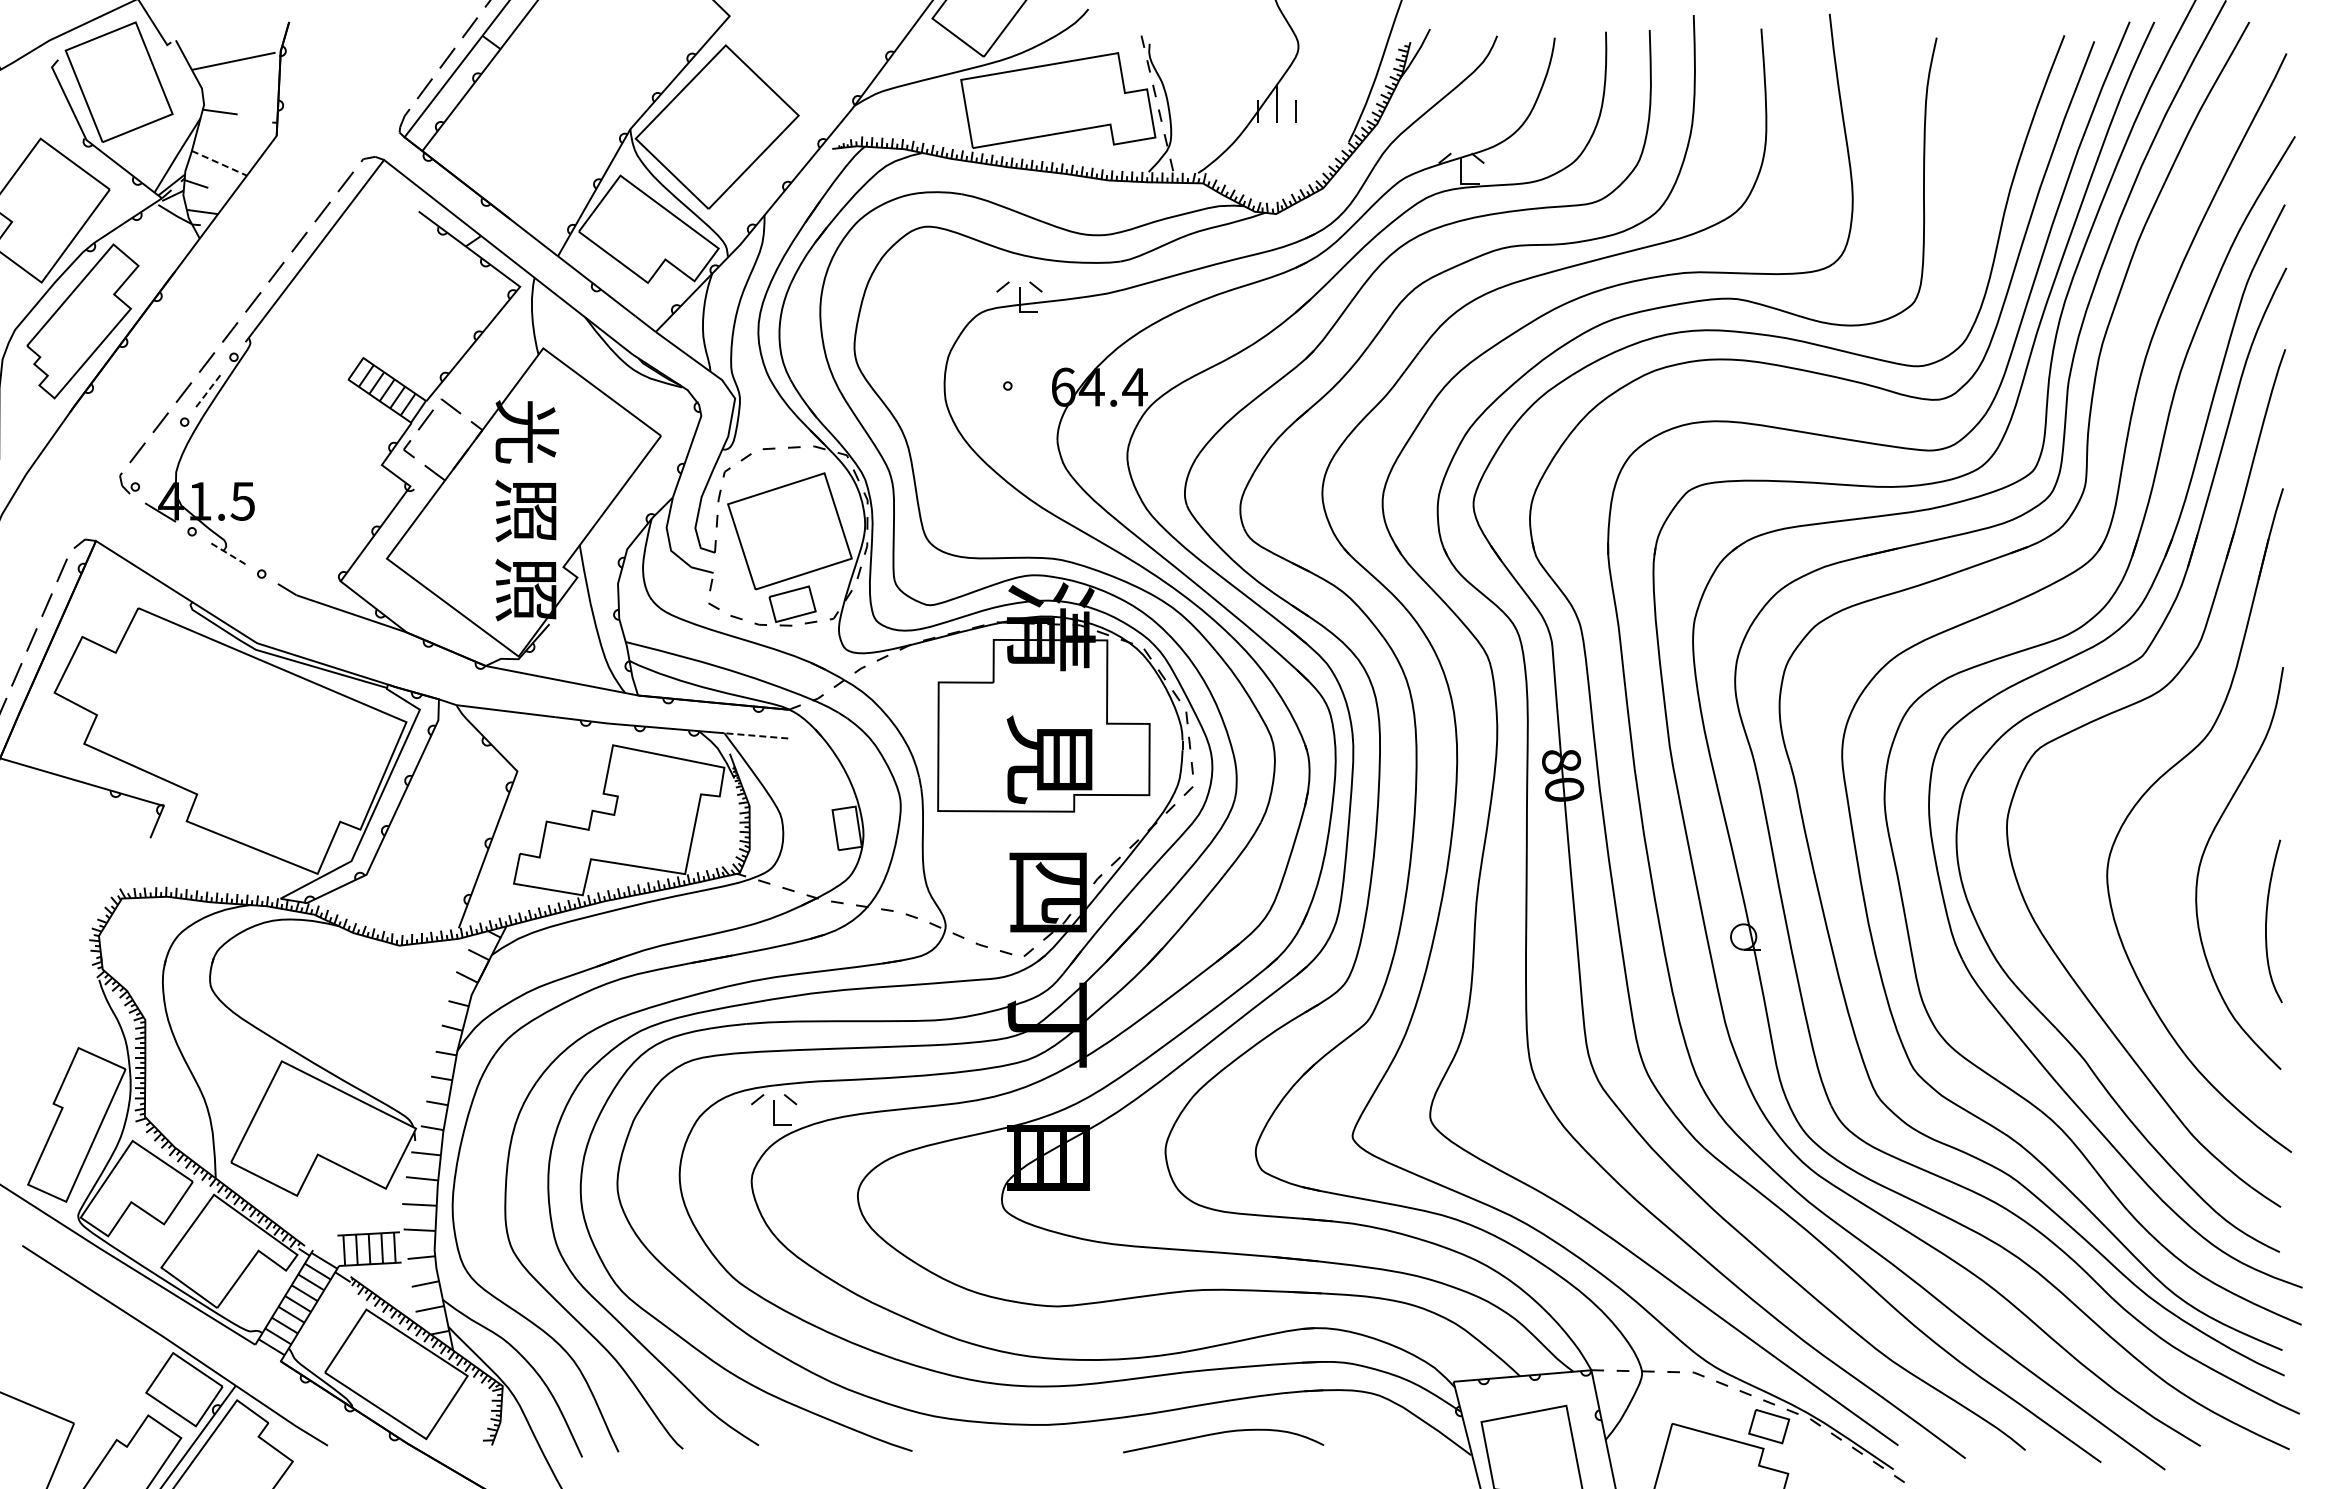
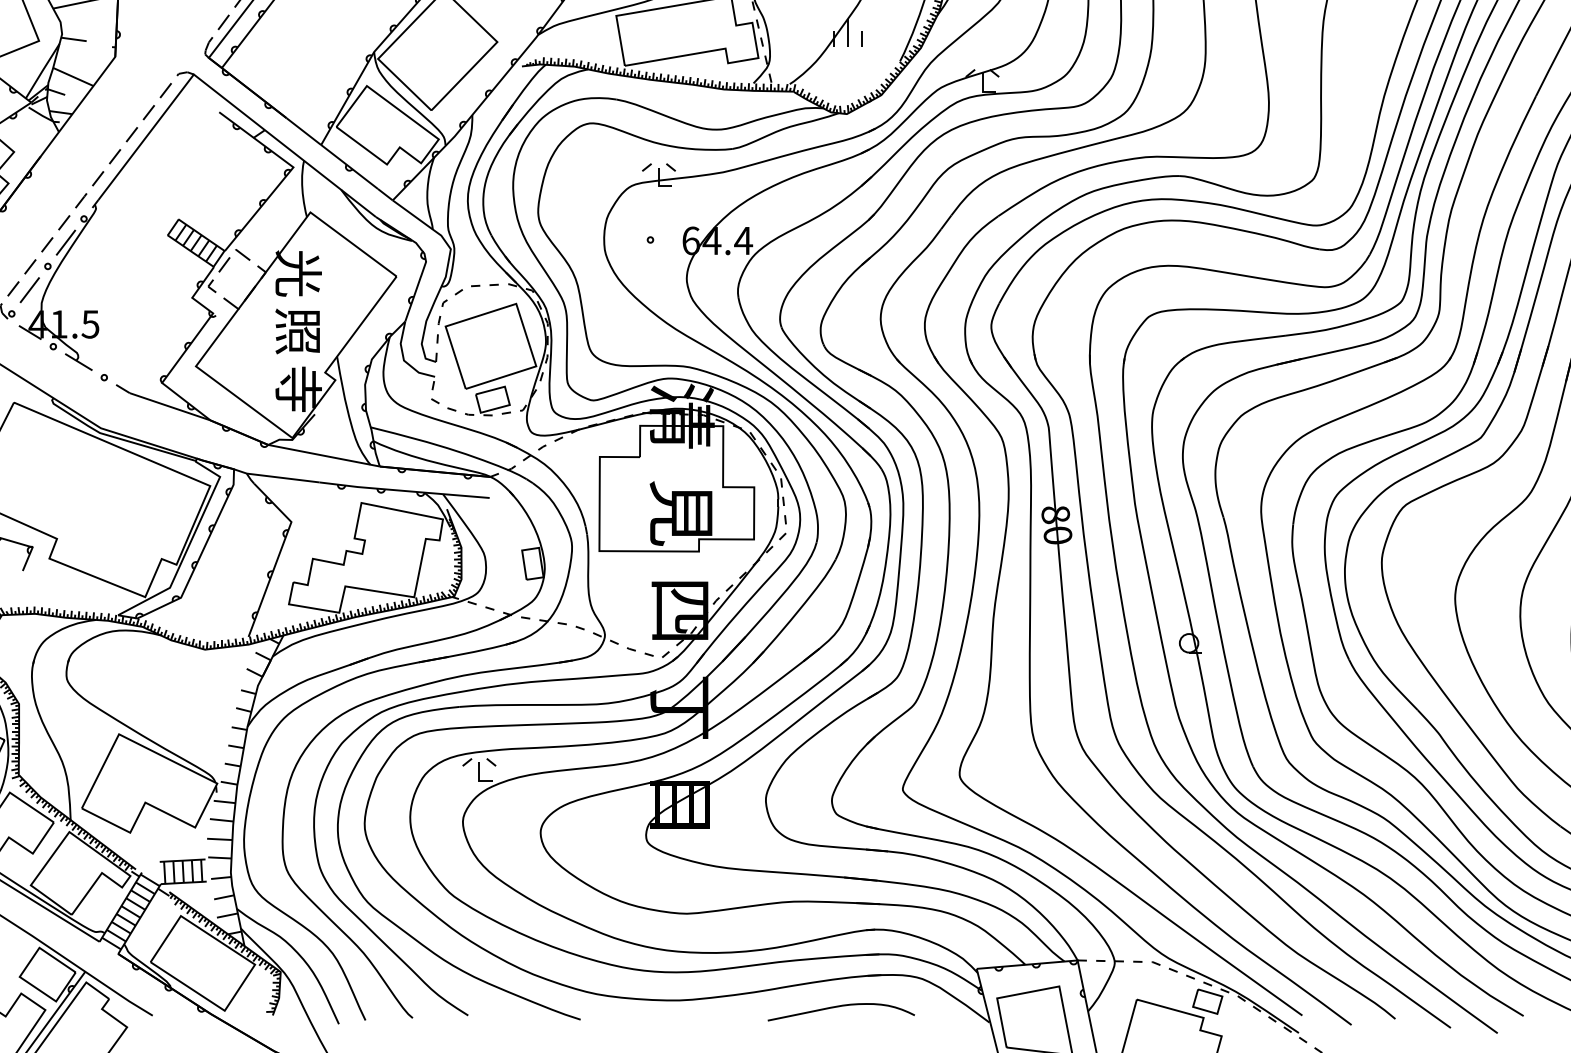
line: (219, 163) -> (73, 77), dashed -> solid
line: (209, 389) -> (66, 242), dashed -> solid
line: (159, 454) -> (29, 290), added
line: (226, 552) -> (78, 361), dashed -> solid
text: (527, 589) -> (298, 388), 照 -> 寺
line: (756, 735) -> (466, 495), dashed -> solid
curve: (1223, 1433) -> (841, 1006), moved

